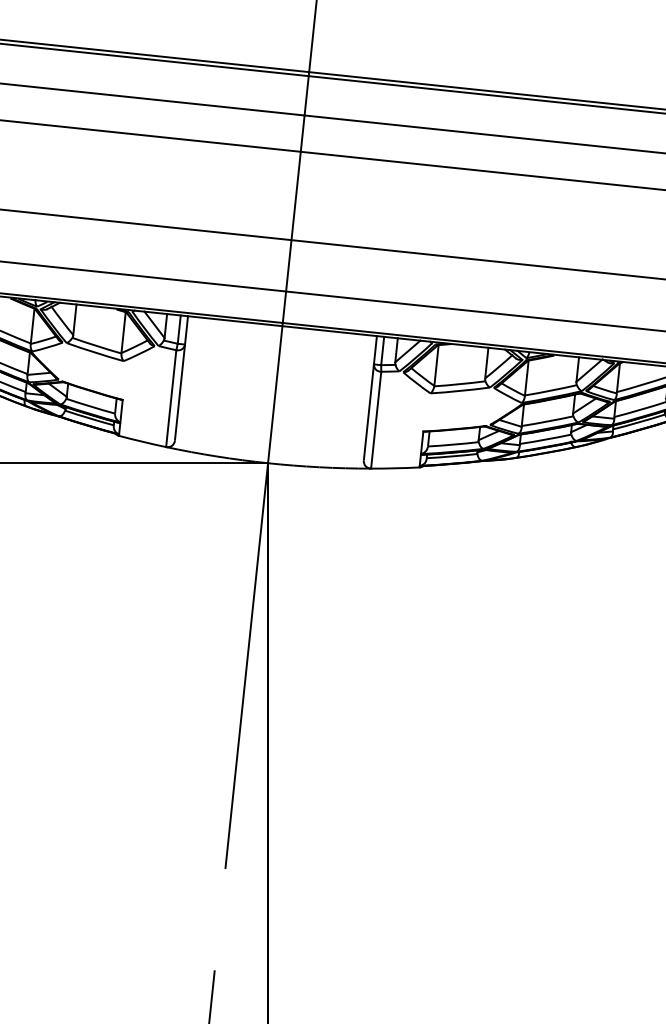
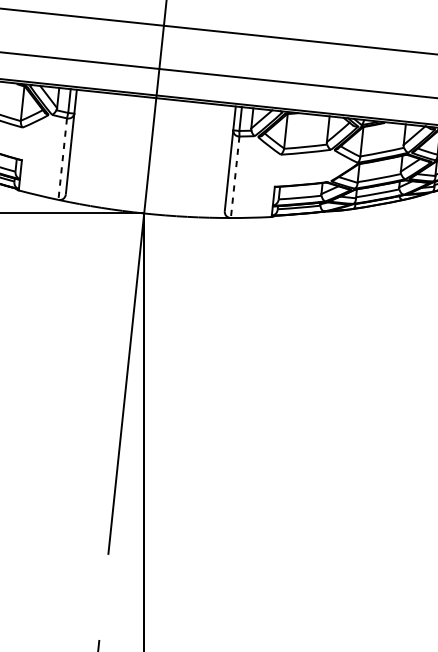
line: (171, 398) -> (62, 159), solid -> dashed
line: (376, 420) -> (235, 177), solid -> dashed

